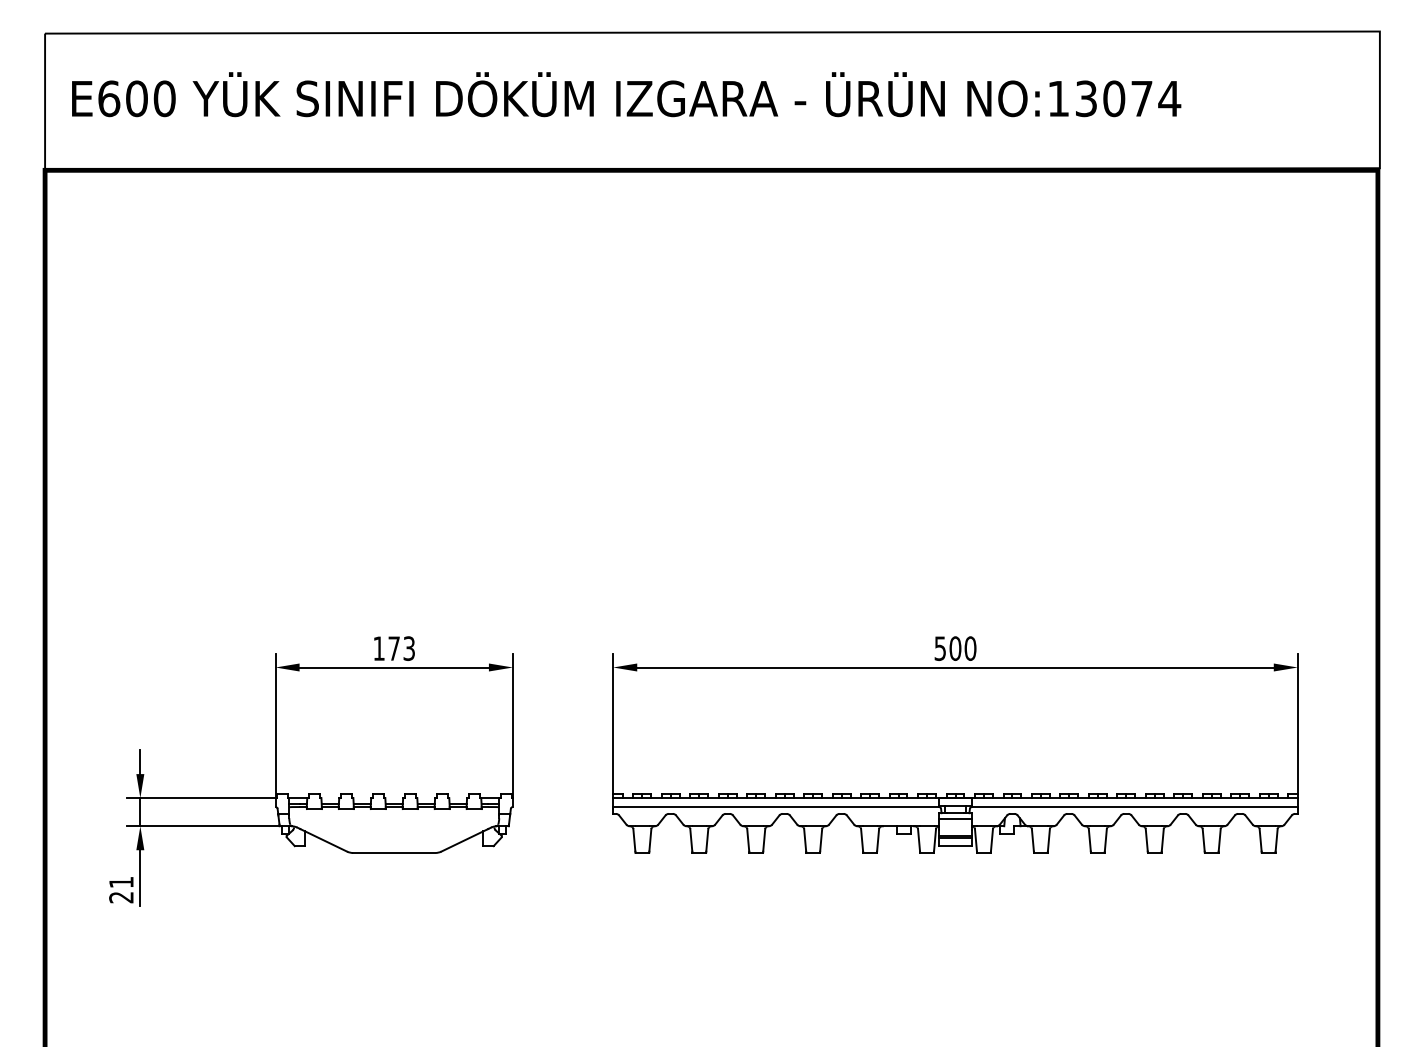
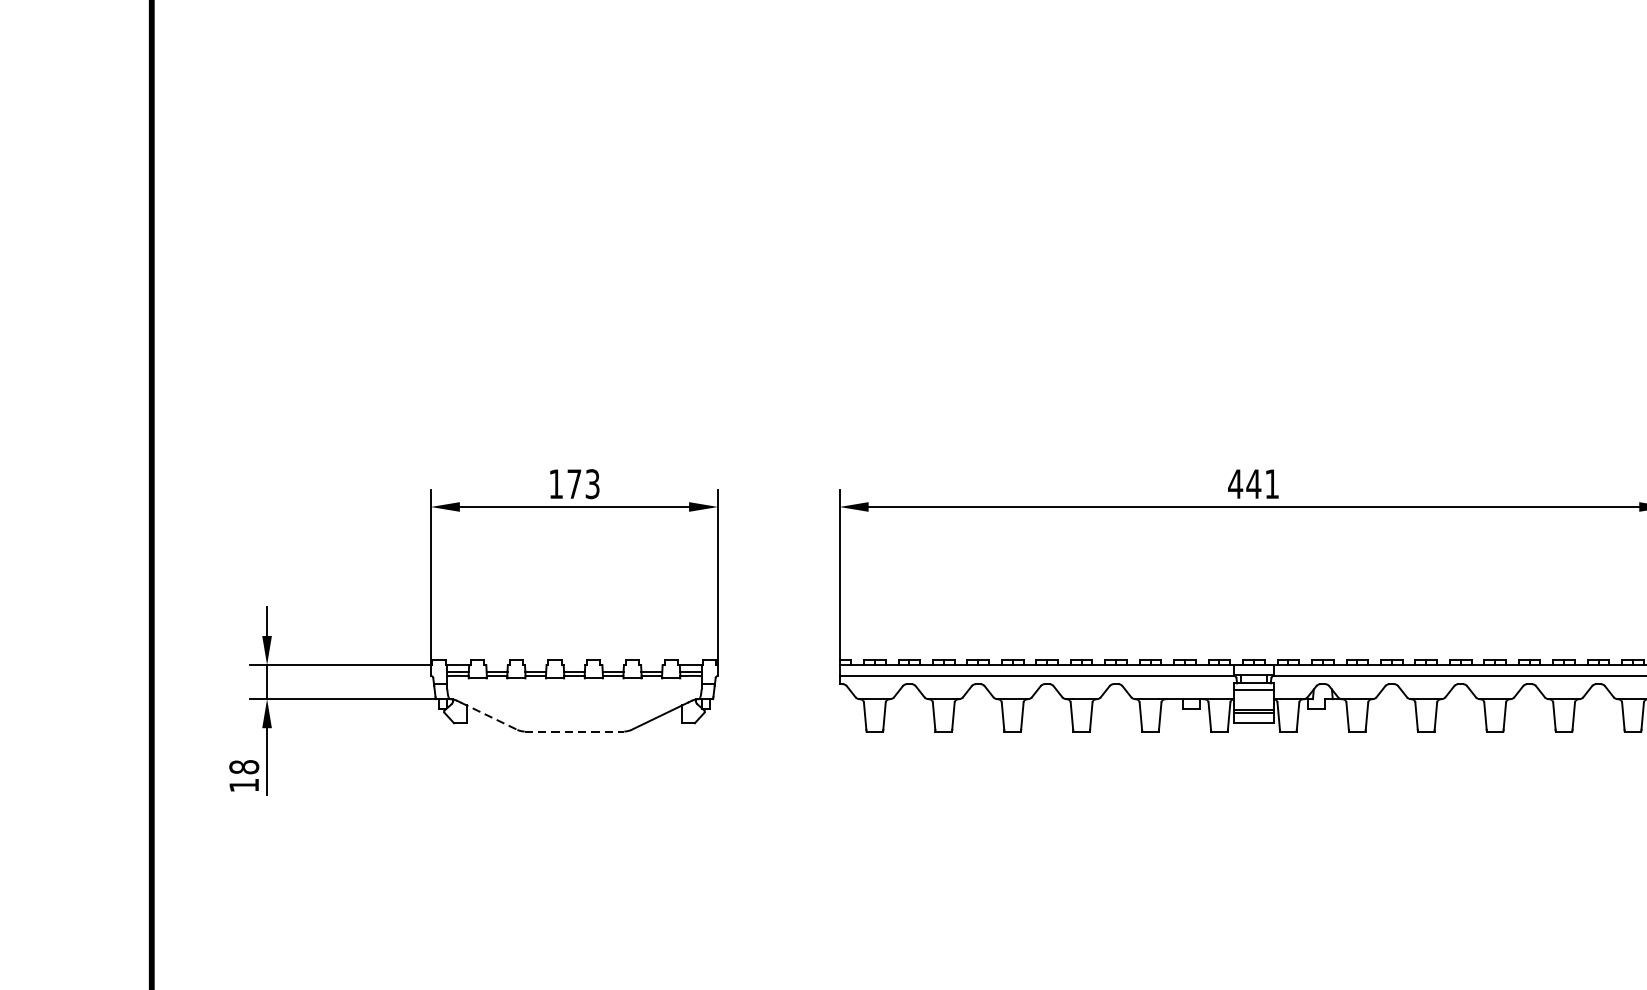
text: (955, 648) -> (1253, 483), 500 -> 441
line: (324, 840) -> (490, 716), solid -> dashed
line: (394, 852) -> (574, 730), solid -> dashed
text: (121, 889) -> (244, 775), 21 -> 18

